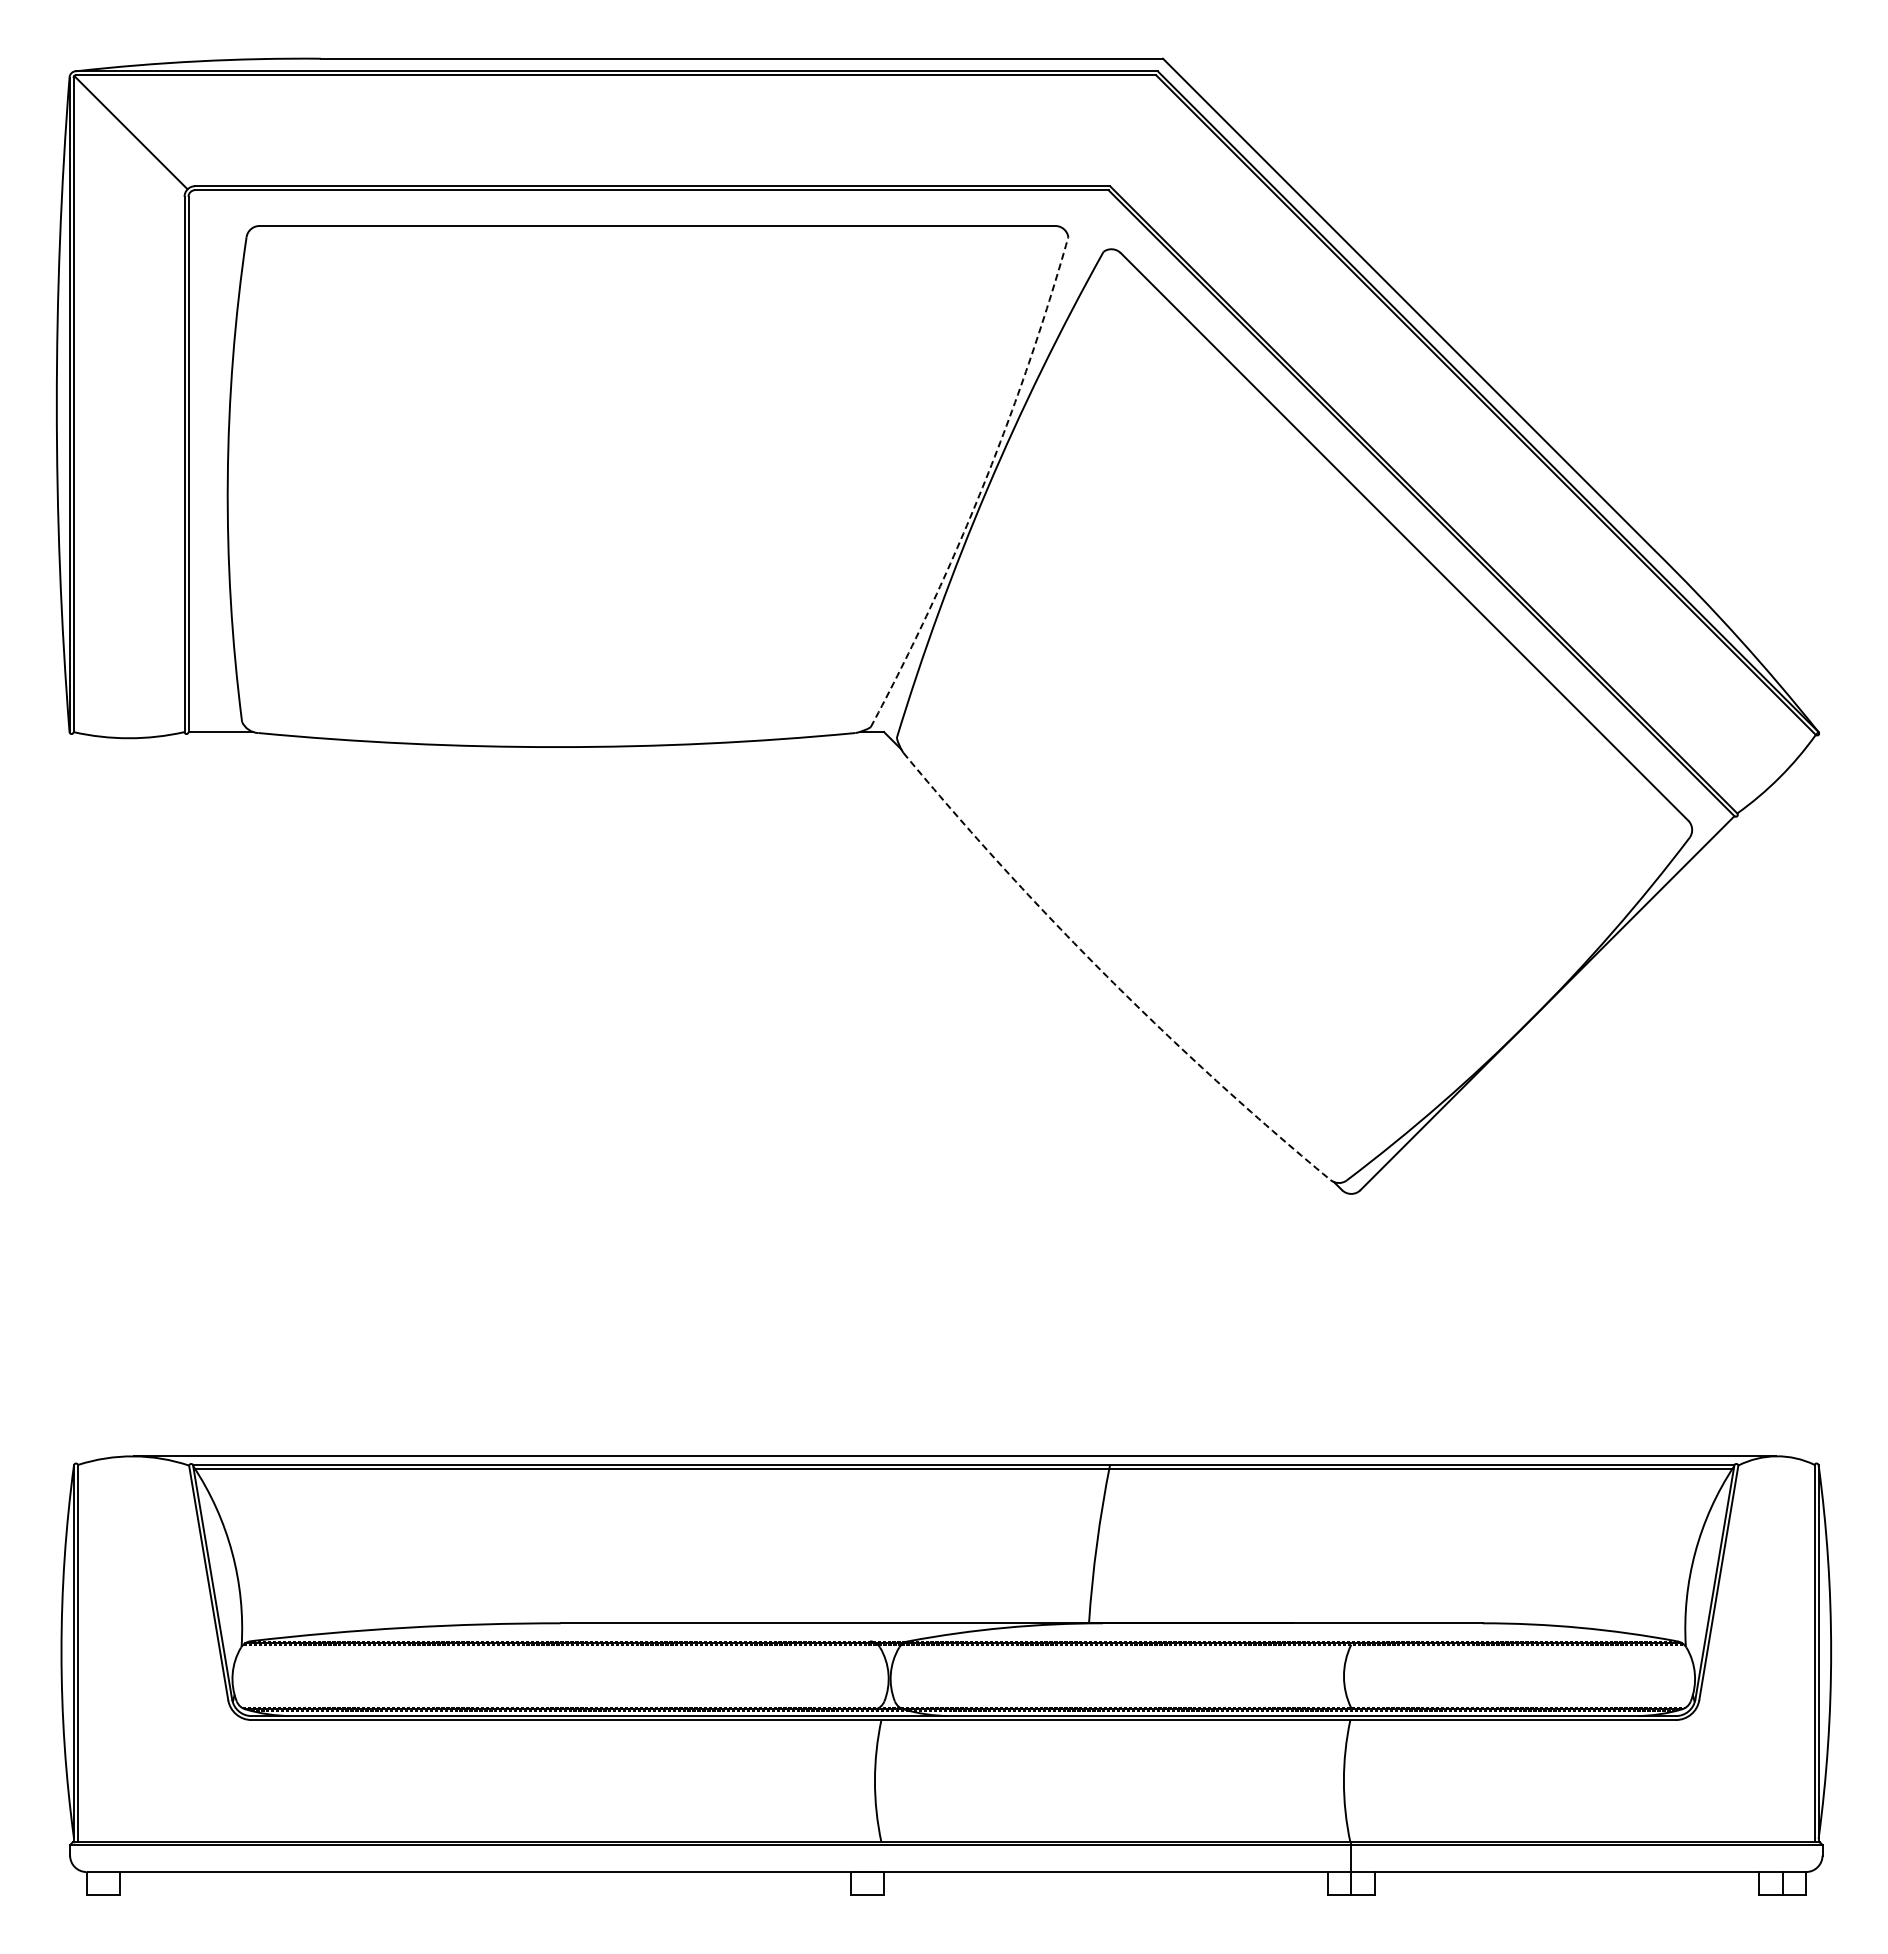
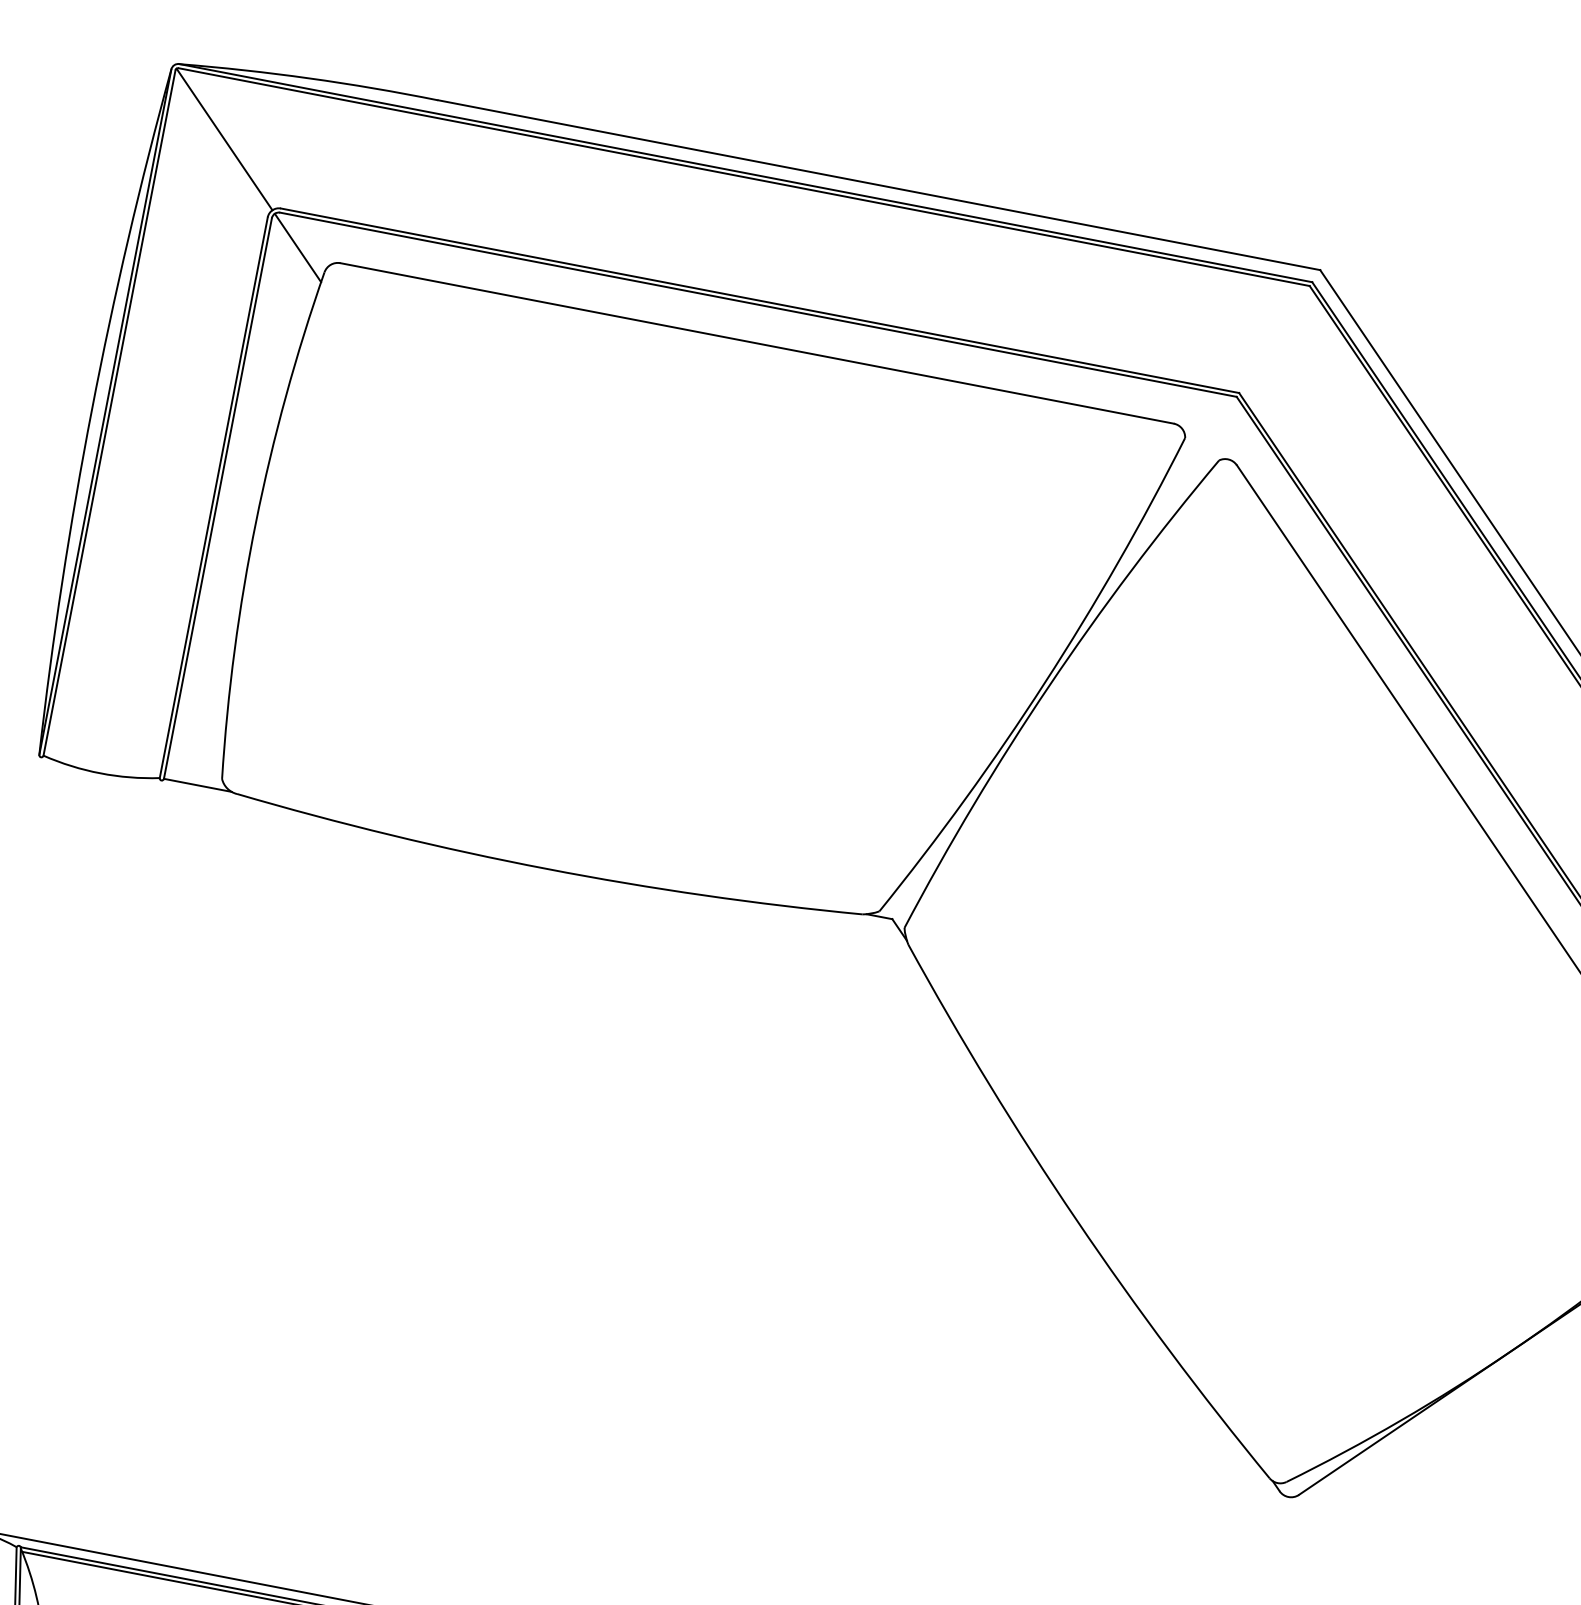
line: (217, 219) -> (297, 247), added
arc: (982, 487) -> (1044, 682), dashed -> solid
arc: (1107, 976) -> (1077, 1220), dashed -> solid

